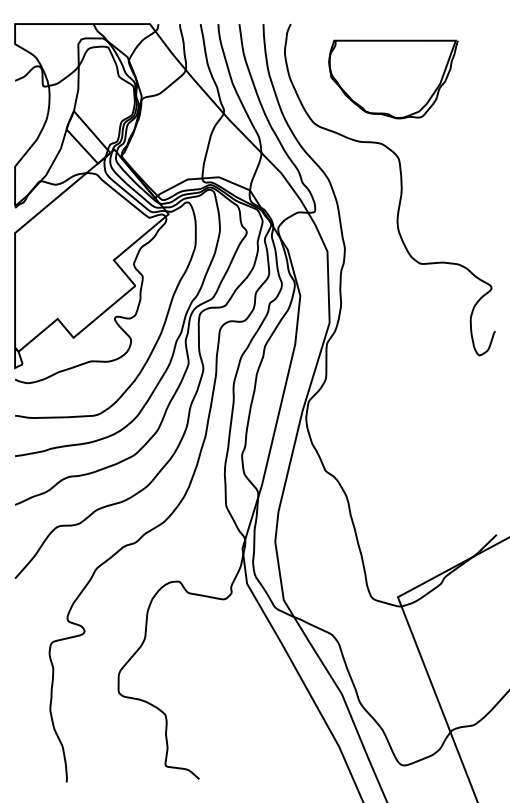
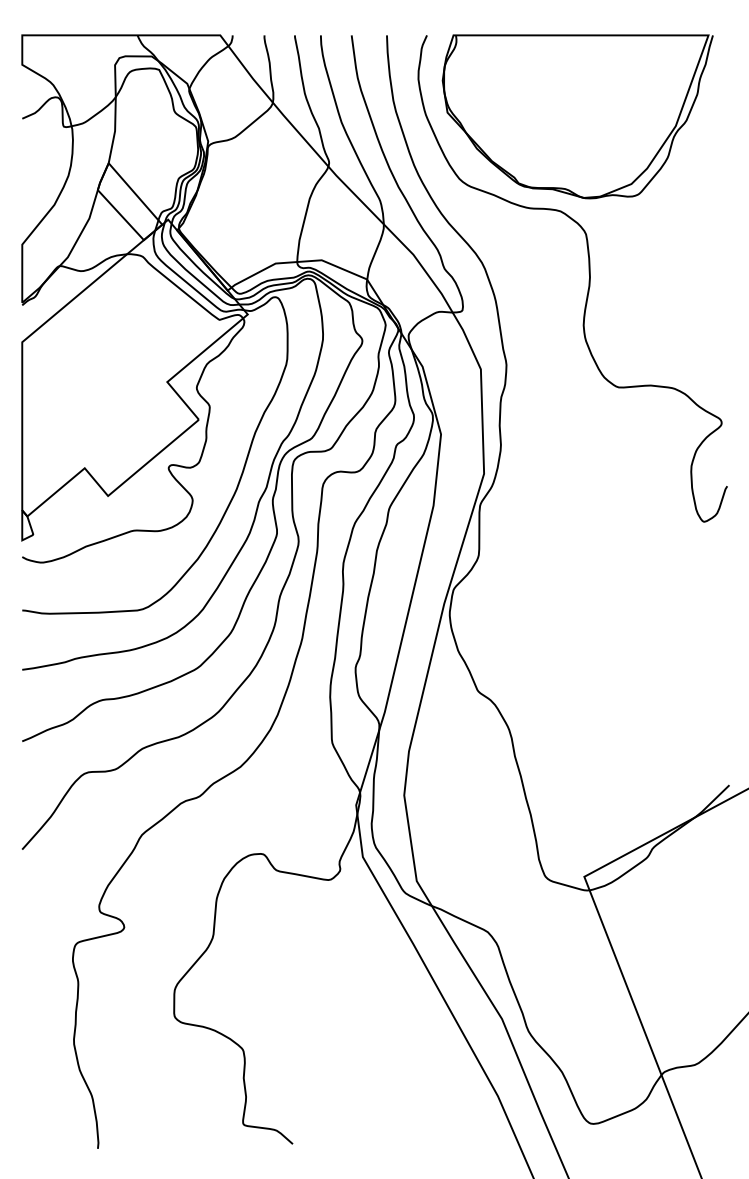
part: (393, 79) -> (577, 116), size x1.43

